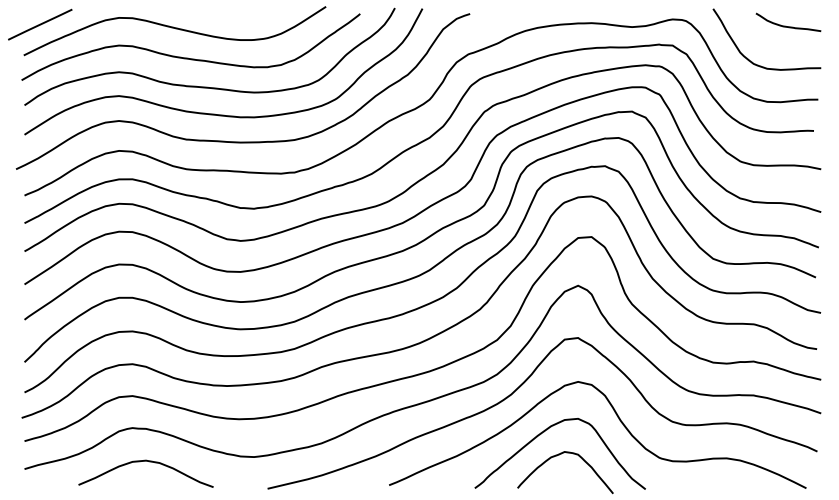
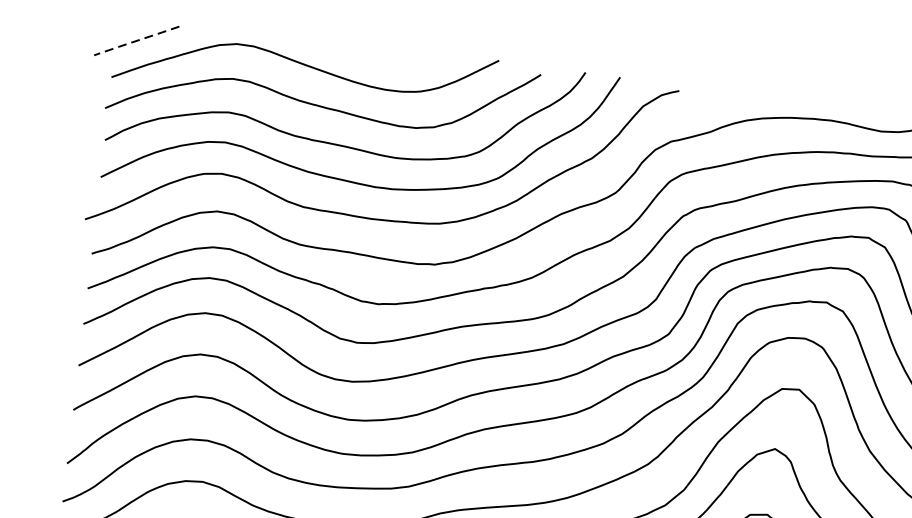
line: (39, 24) -> (135, 40), solid -> dashed

